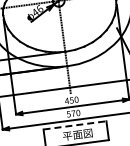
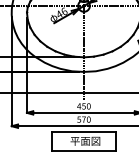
line: (74, 125) -> (83, 131), dashed -> solid

